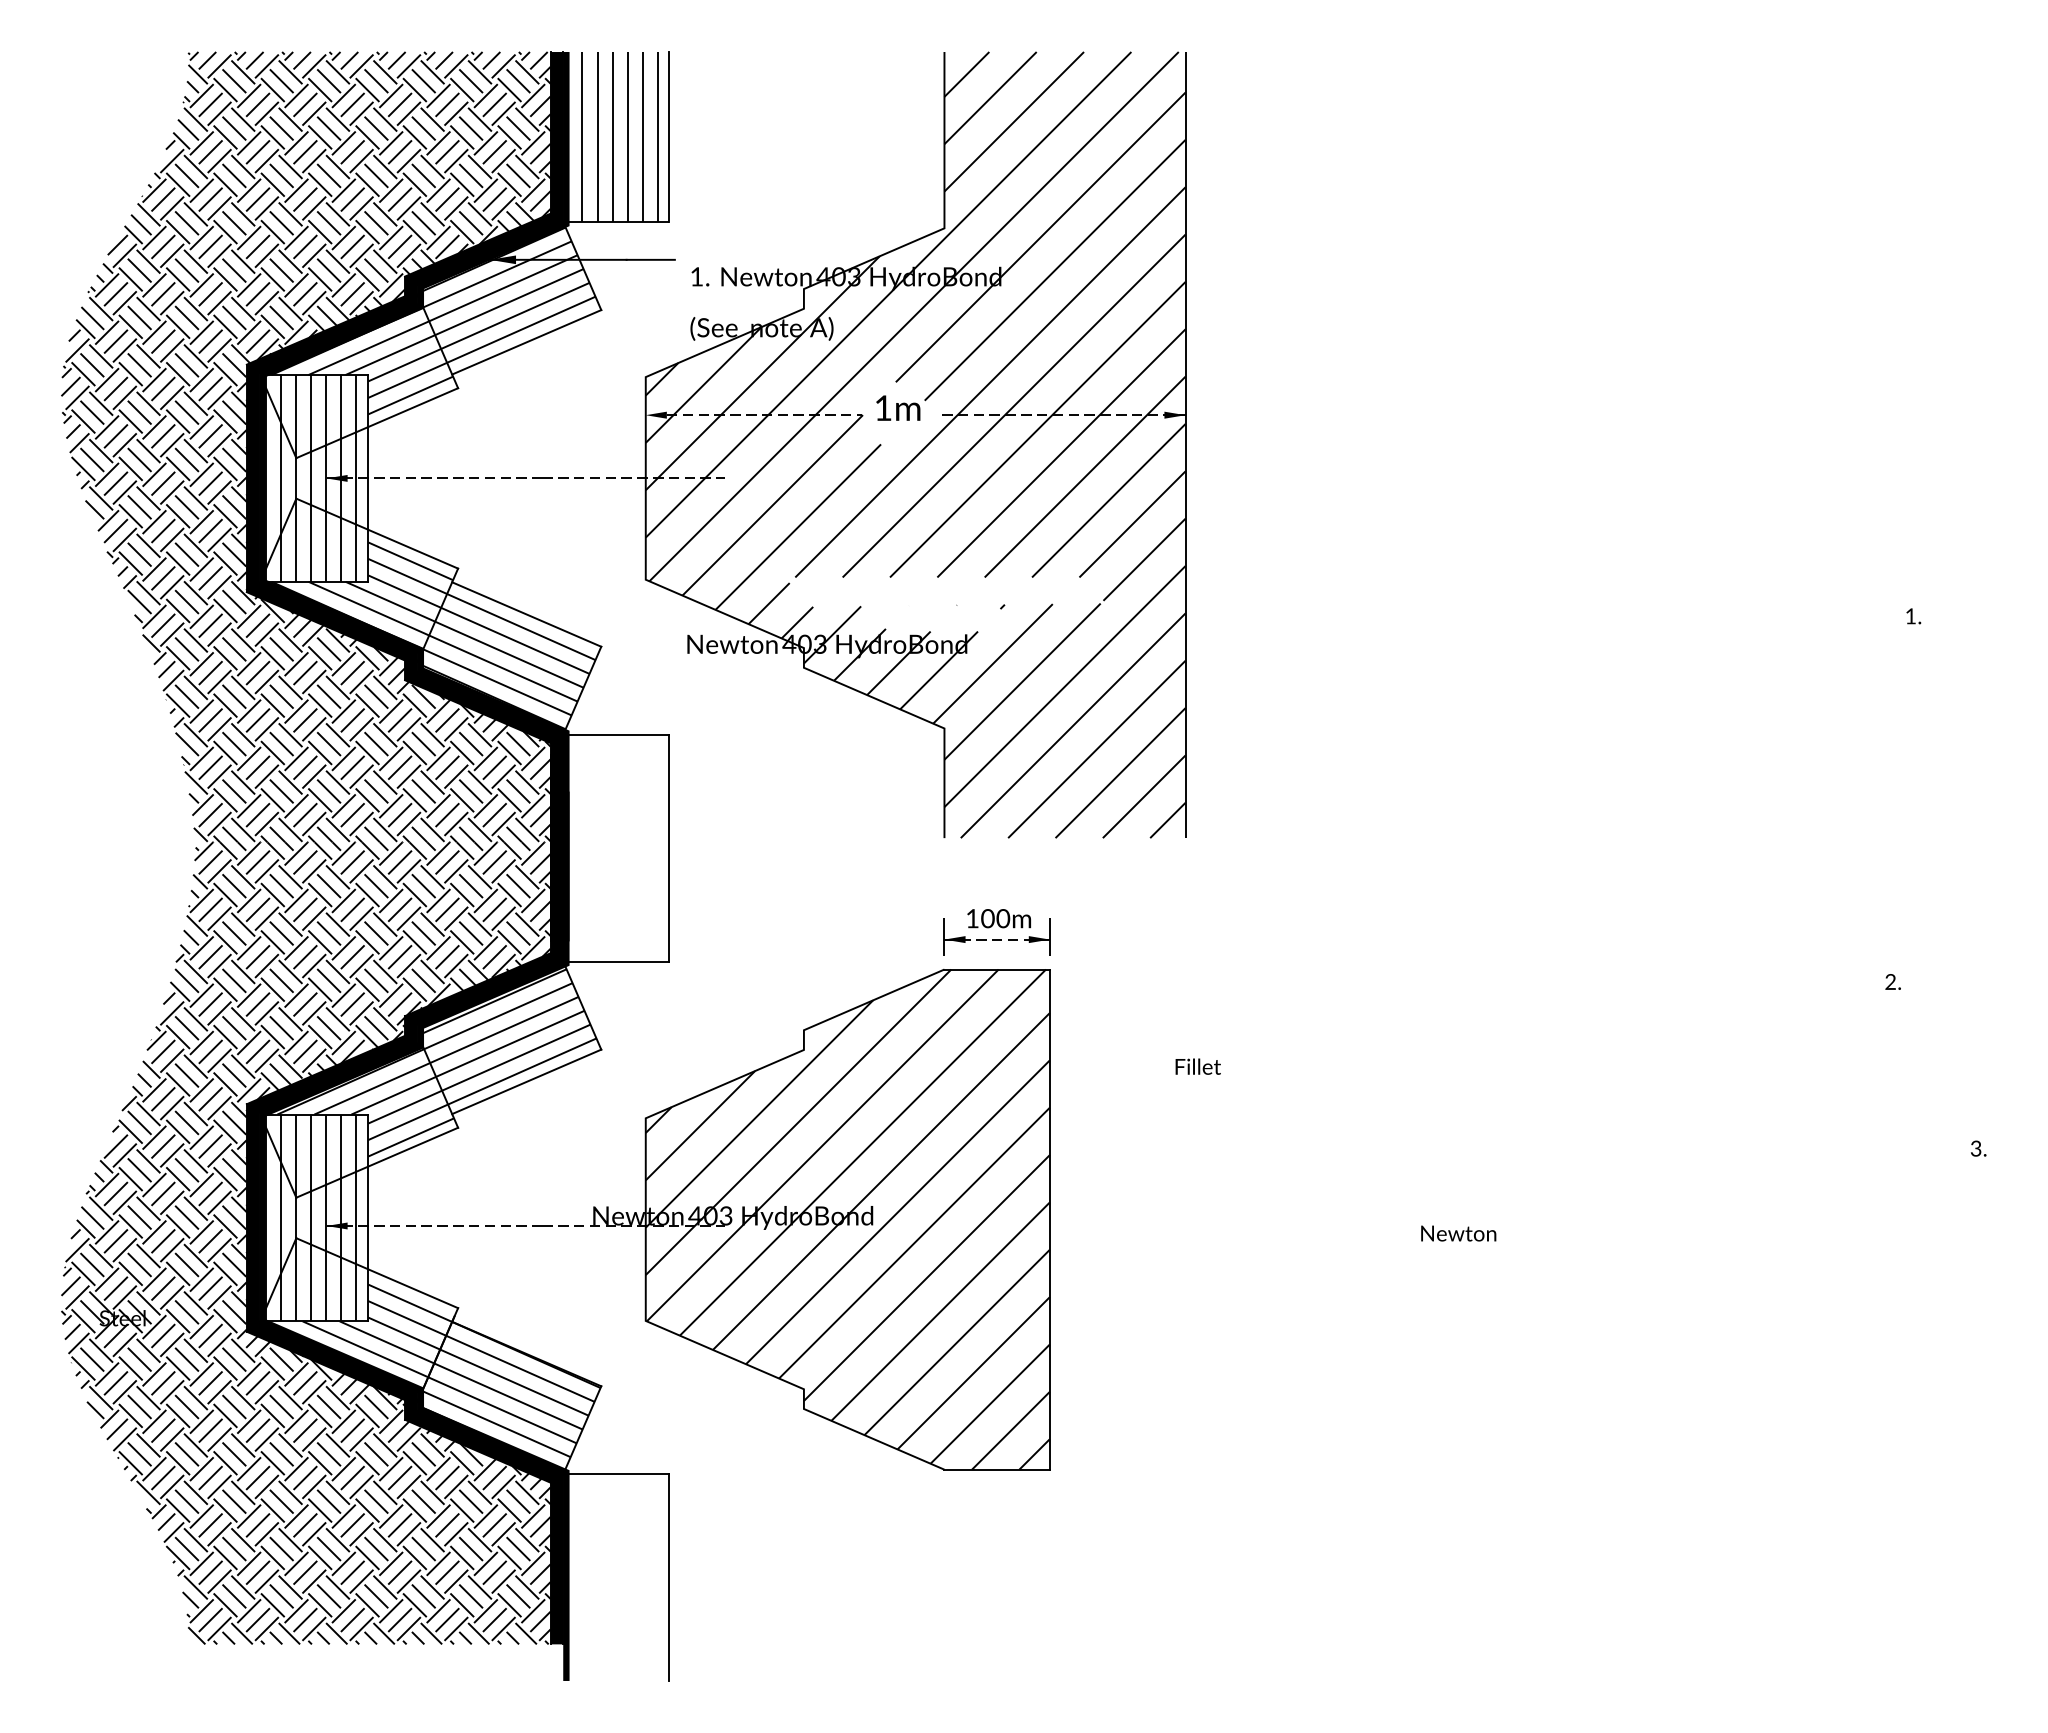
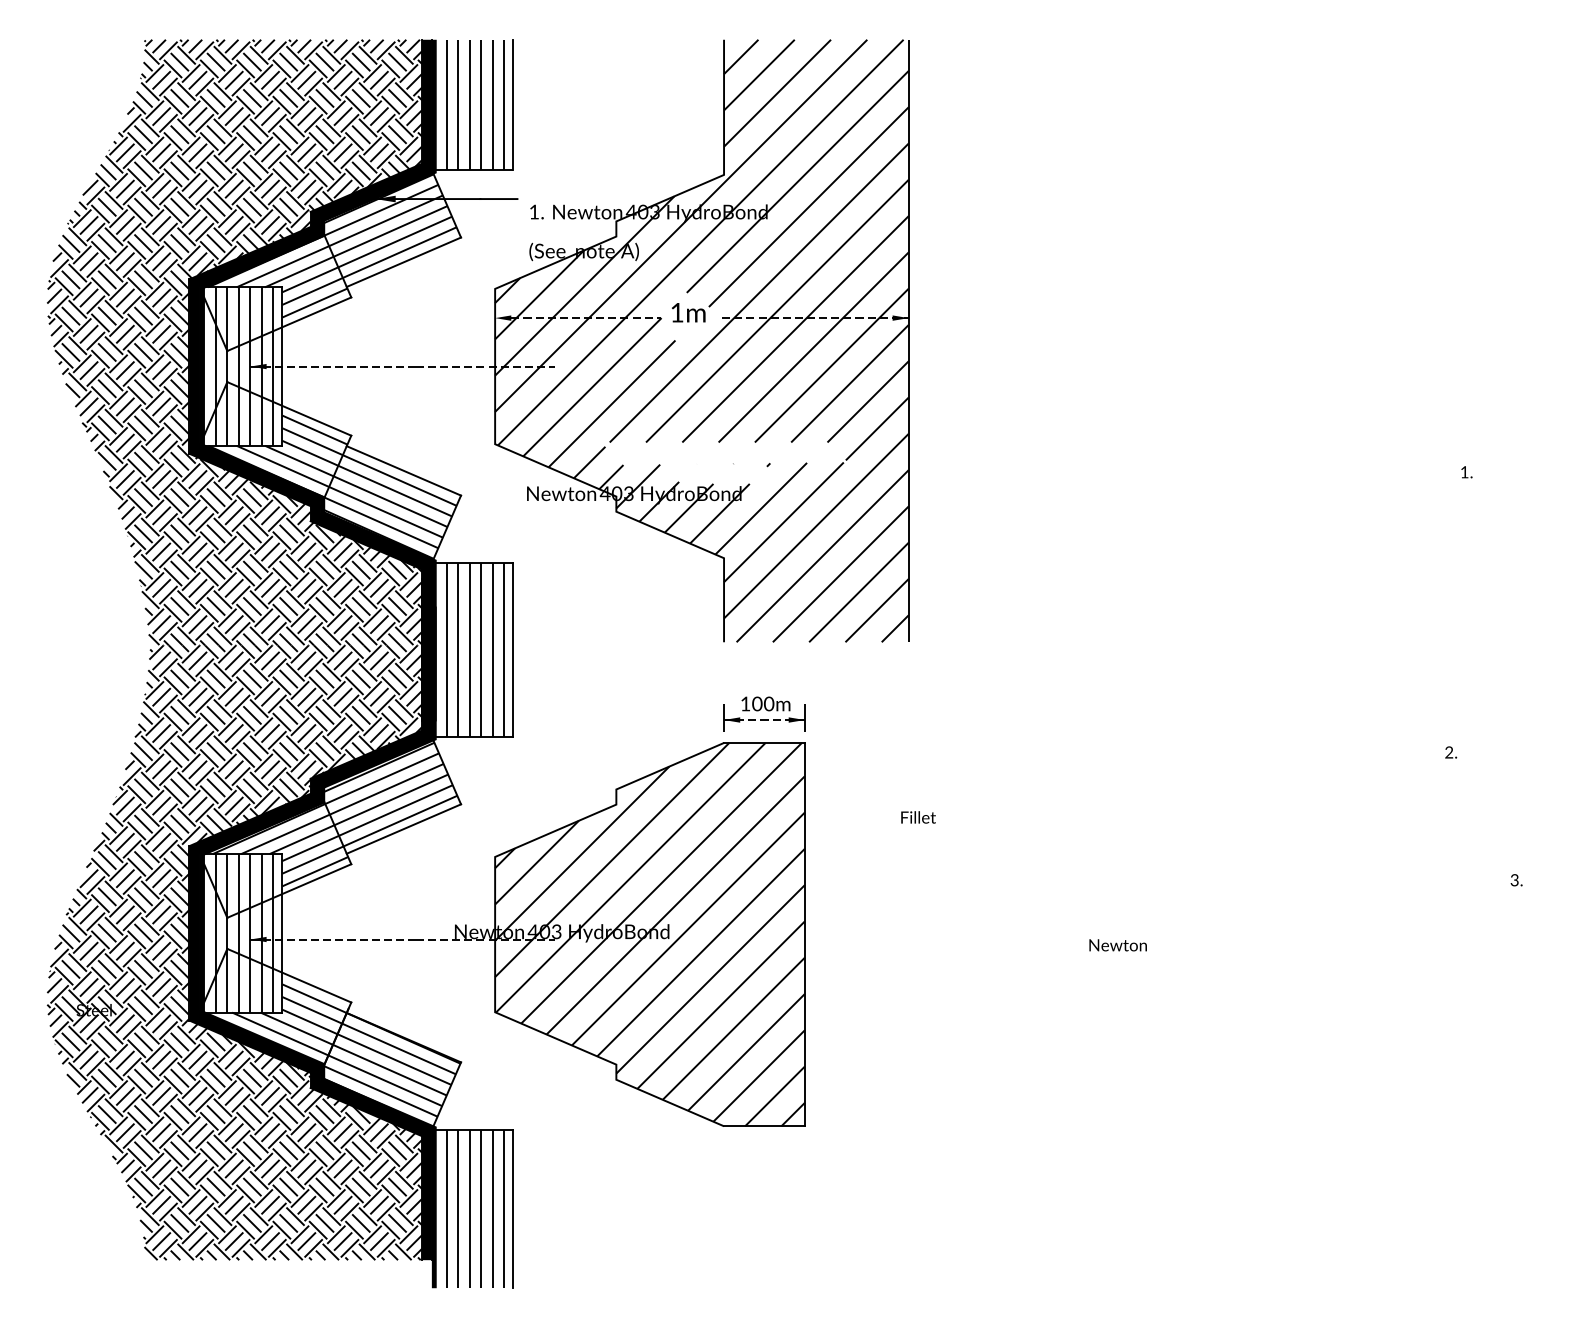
hatch: (612, 847) -> (469, 649), added
hatch: (612, 1577) -> (469, 1208), added

